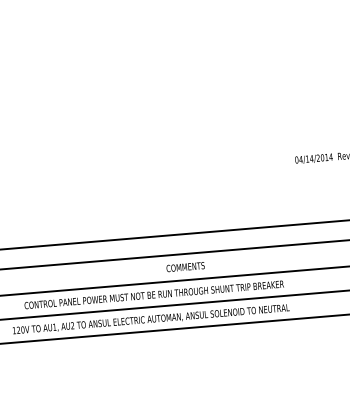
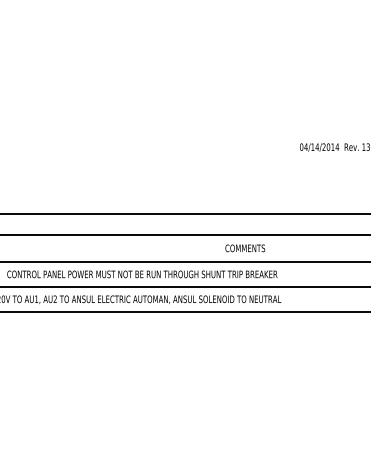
text: (185, 267) -> (245, 248), moved

